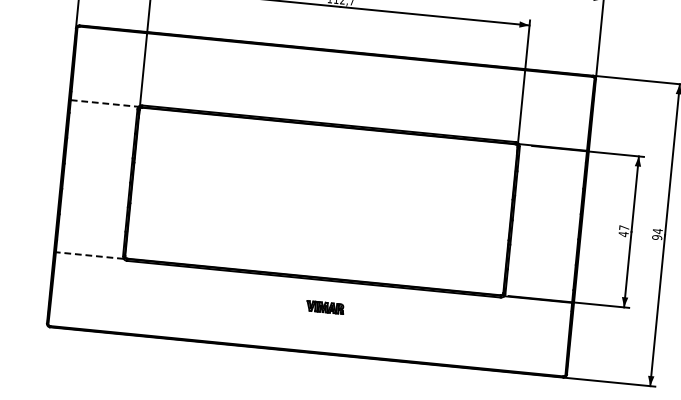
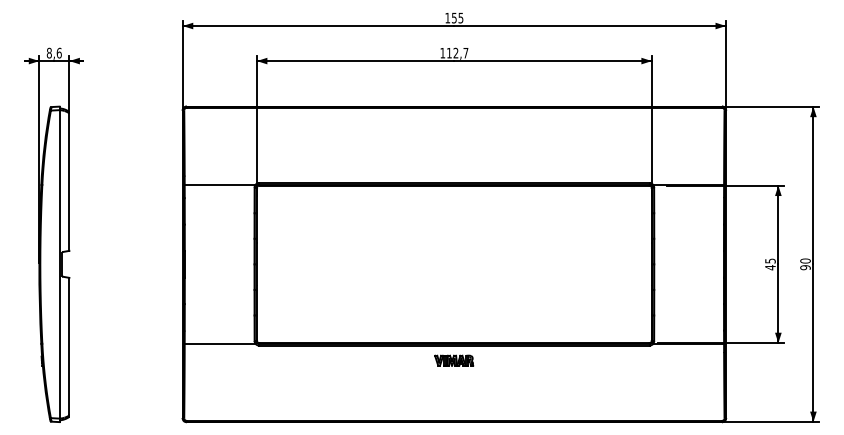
line: (105, 103) -> (220, 184), dashed -> solid
text: (624, 227) -> (770, 260), 47 -> 45
text: (657, 230) -> (805, 260), 94 -> 90
line: (89, 255) -> (219, 343), dashed -> solid
part: (325, 307) -> (454, 360), moved

